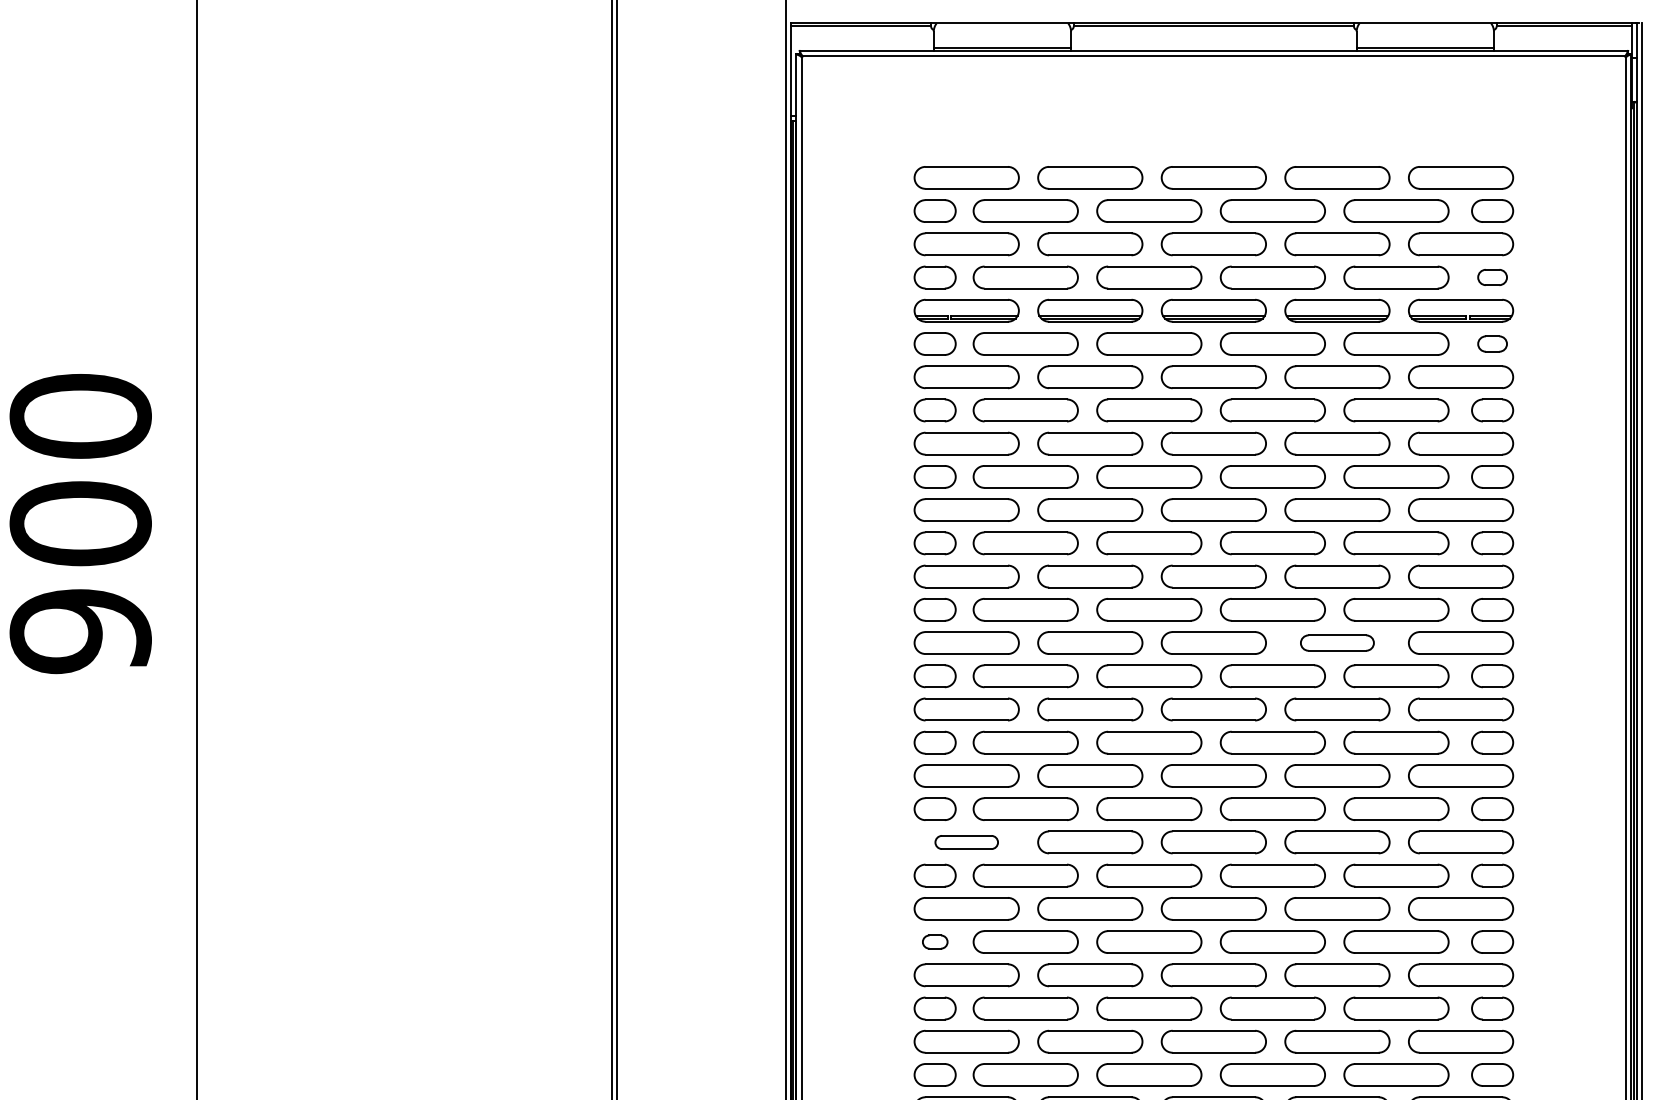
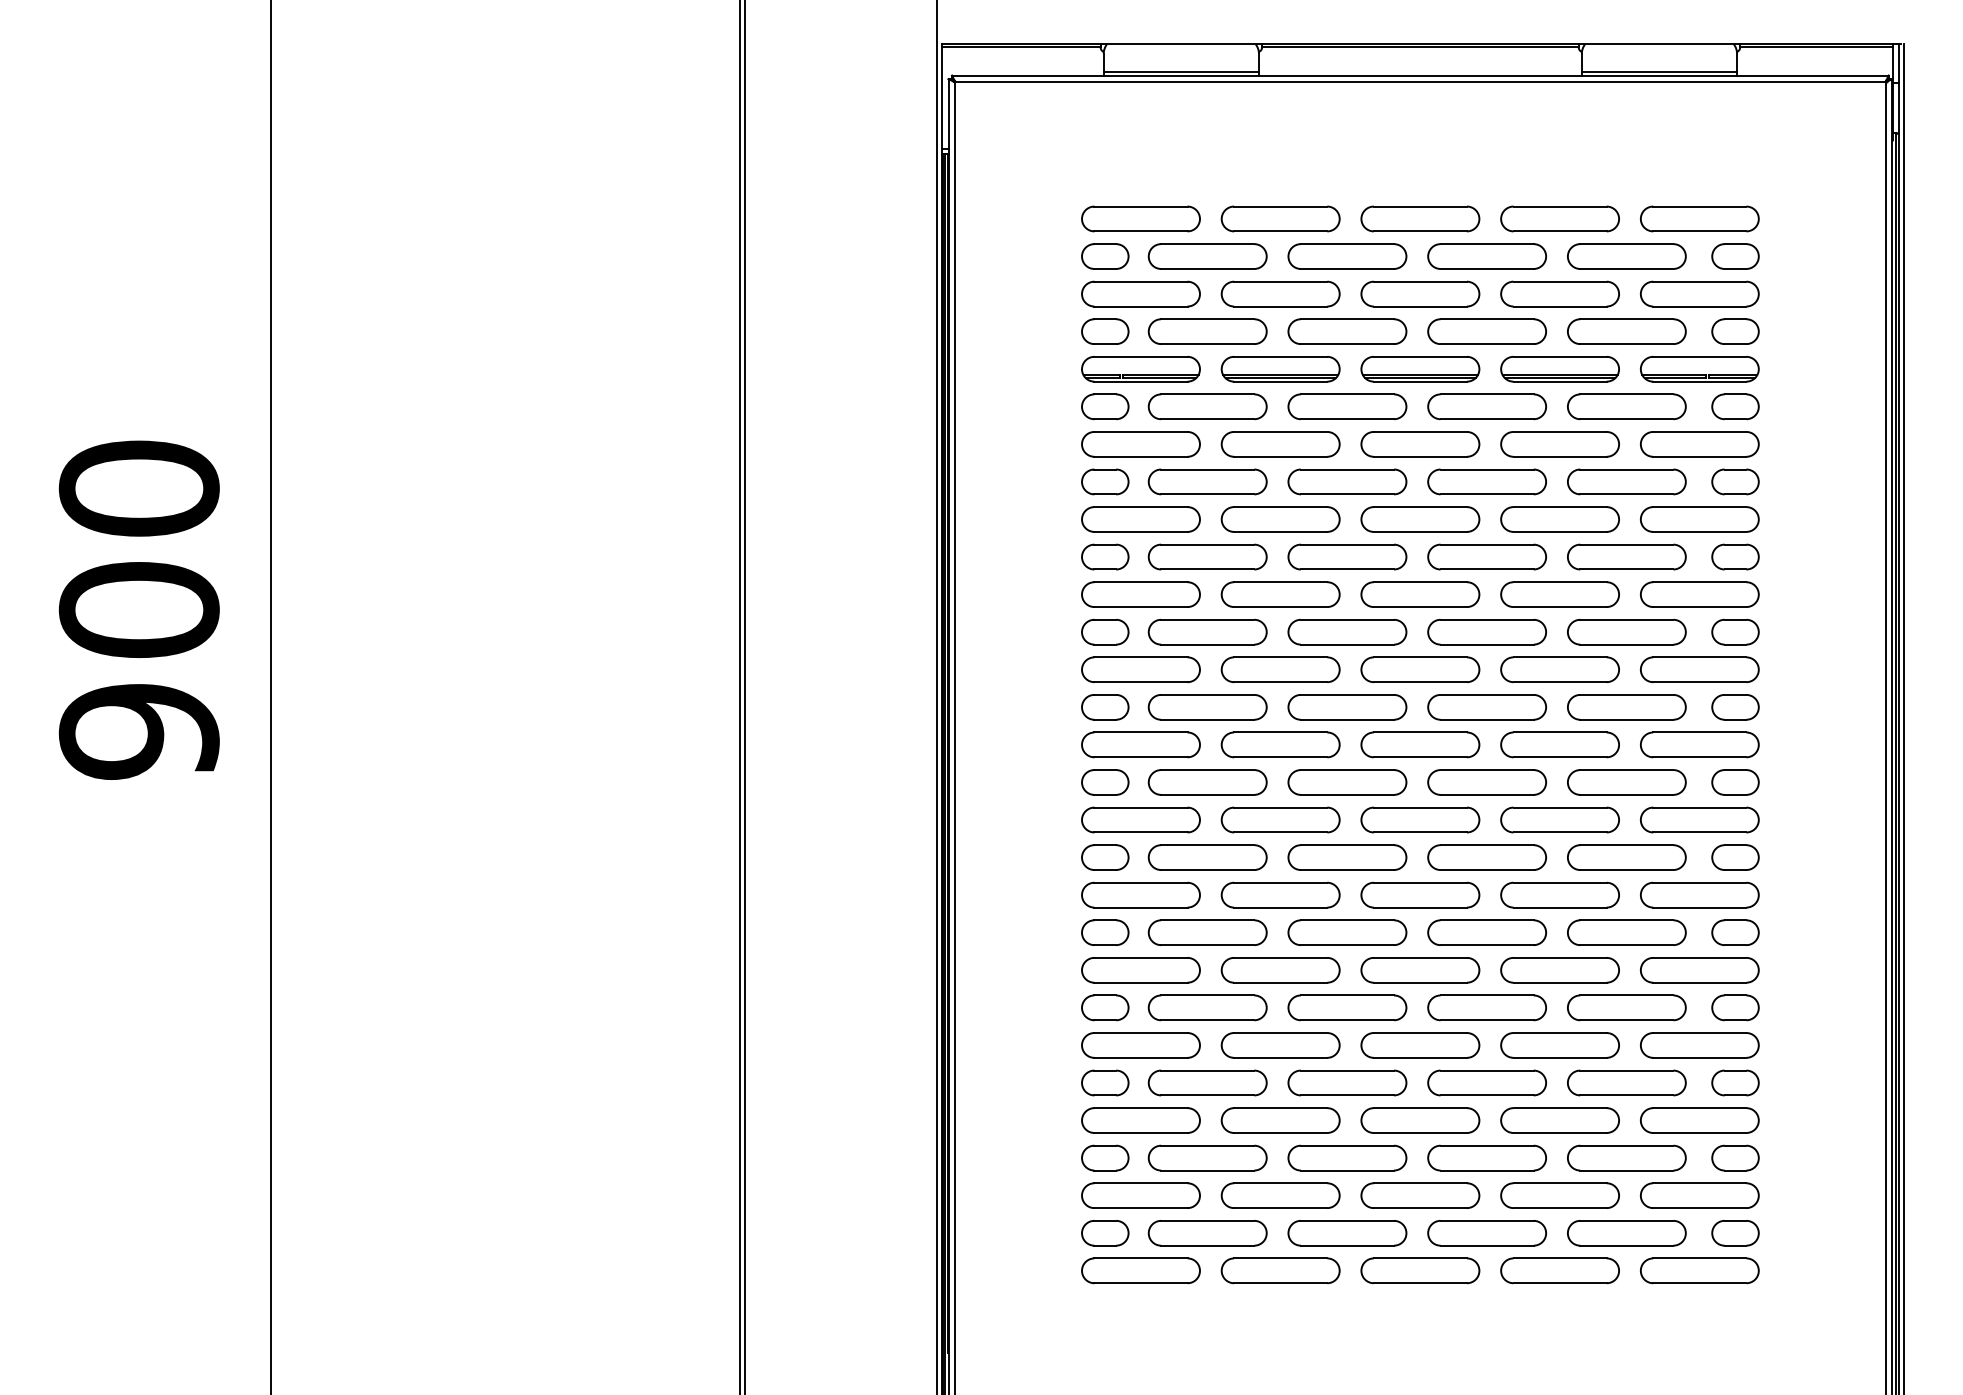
part: (1492, 277) -> (1735, 331), size x1.43
part: (1492, 343) -> (1735, 406), size x1.43
part: (1336, 642) -> (1559, 744), size x1.43
part: (966, 842) -> (1140, 970), size x1.67
part: (935, 941) -> (1105, 1082), size x1.67

